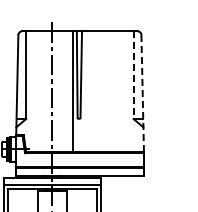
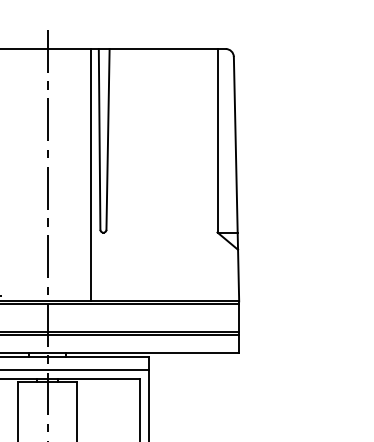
line: (133, 75) -> (217, 141), dashed -> solid
line: (142, 93) -> (236, 179), dashed -> solid

